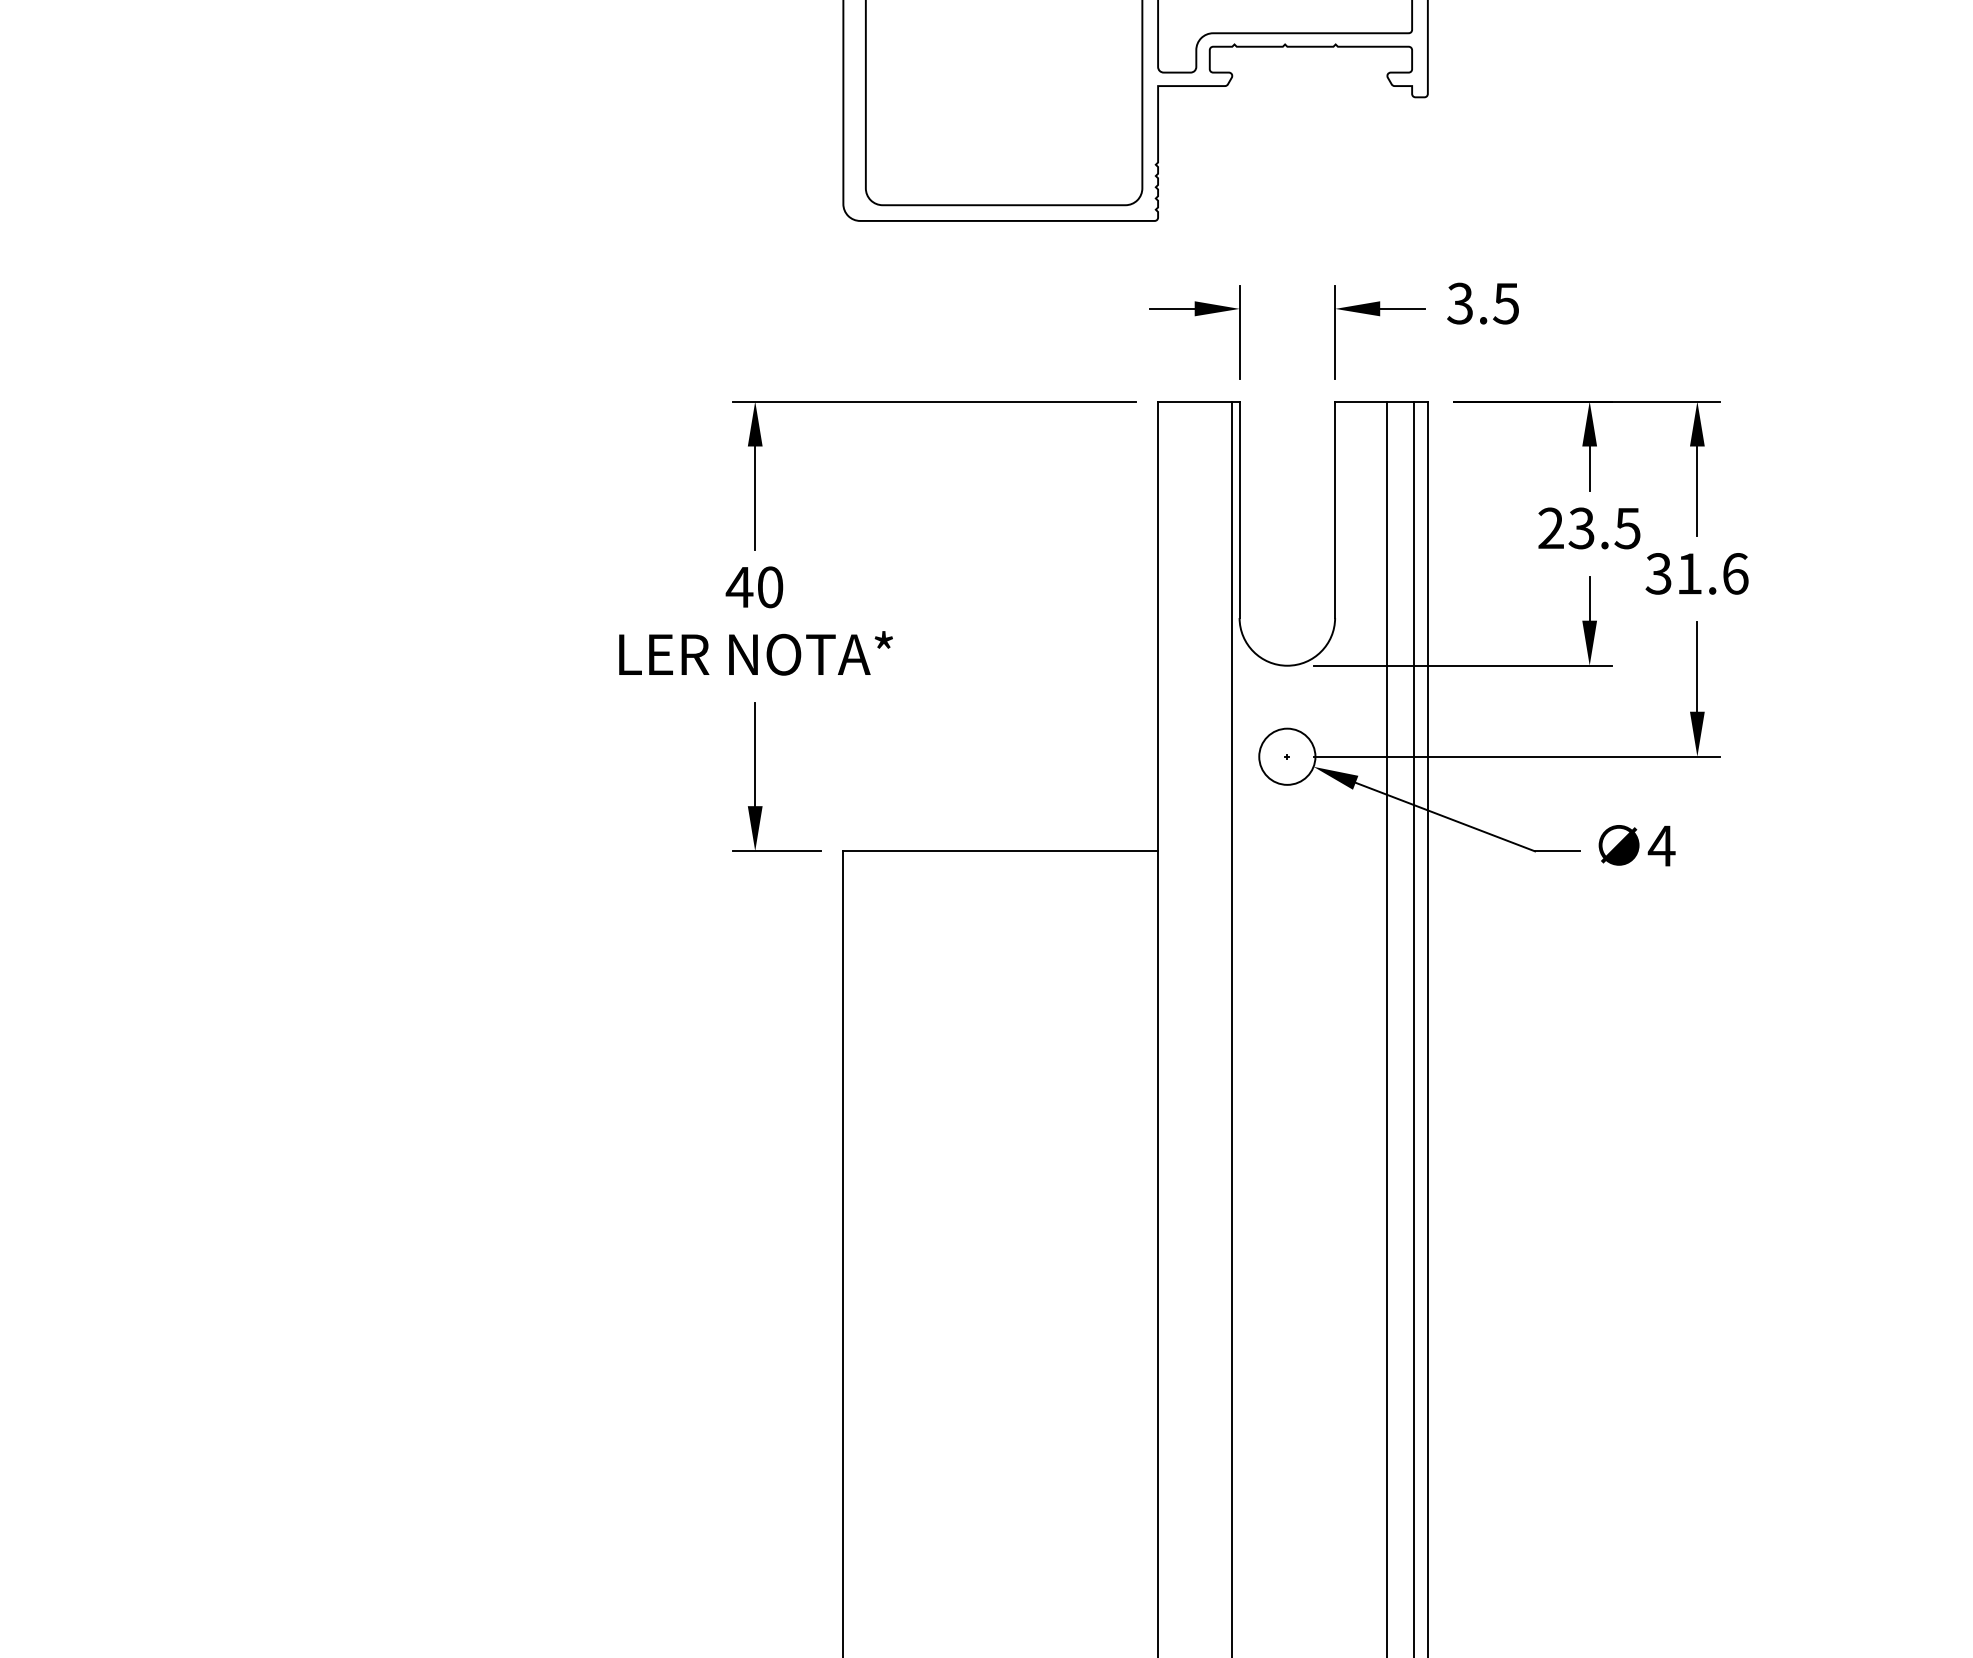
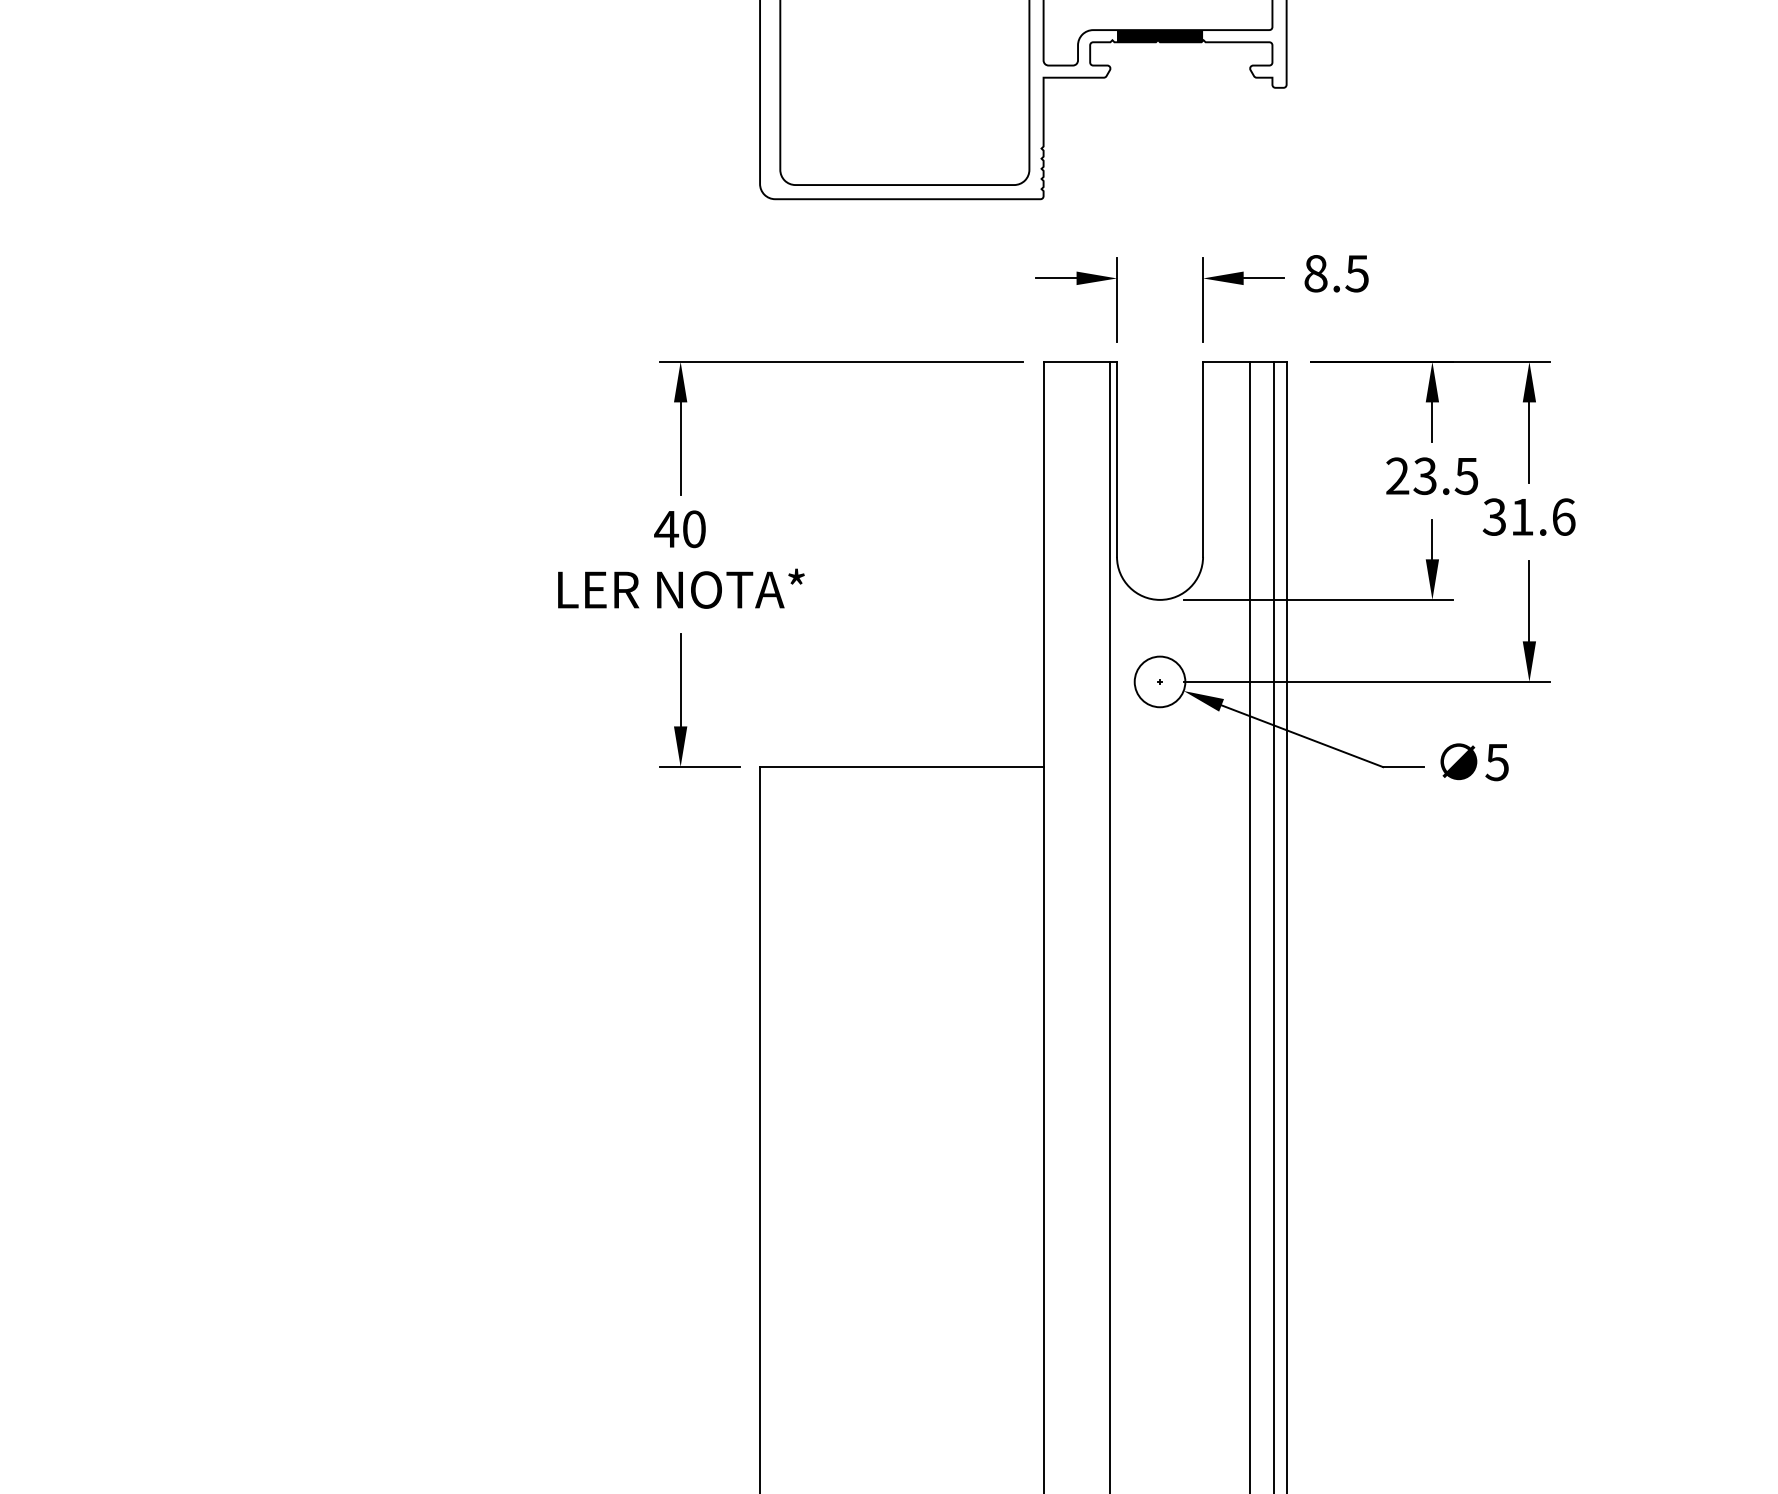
fill: (1287, 39) -> (1160, 35), added
text: (1460, 303) -> (1316, 273), 3.5 -> 8.5
text: (1661, 845) -> (1497, 761), 4 -> 5

